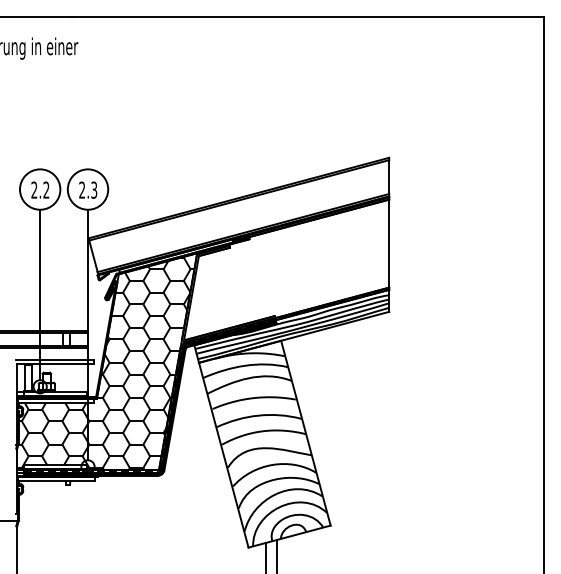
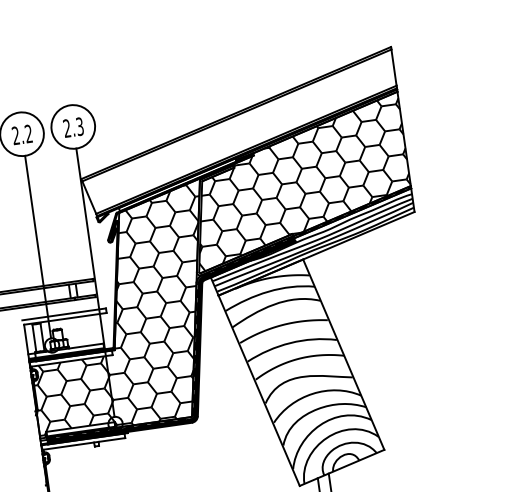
hatch: (287, 271) -> (299, 184), added

